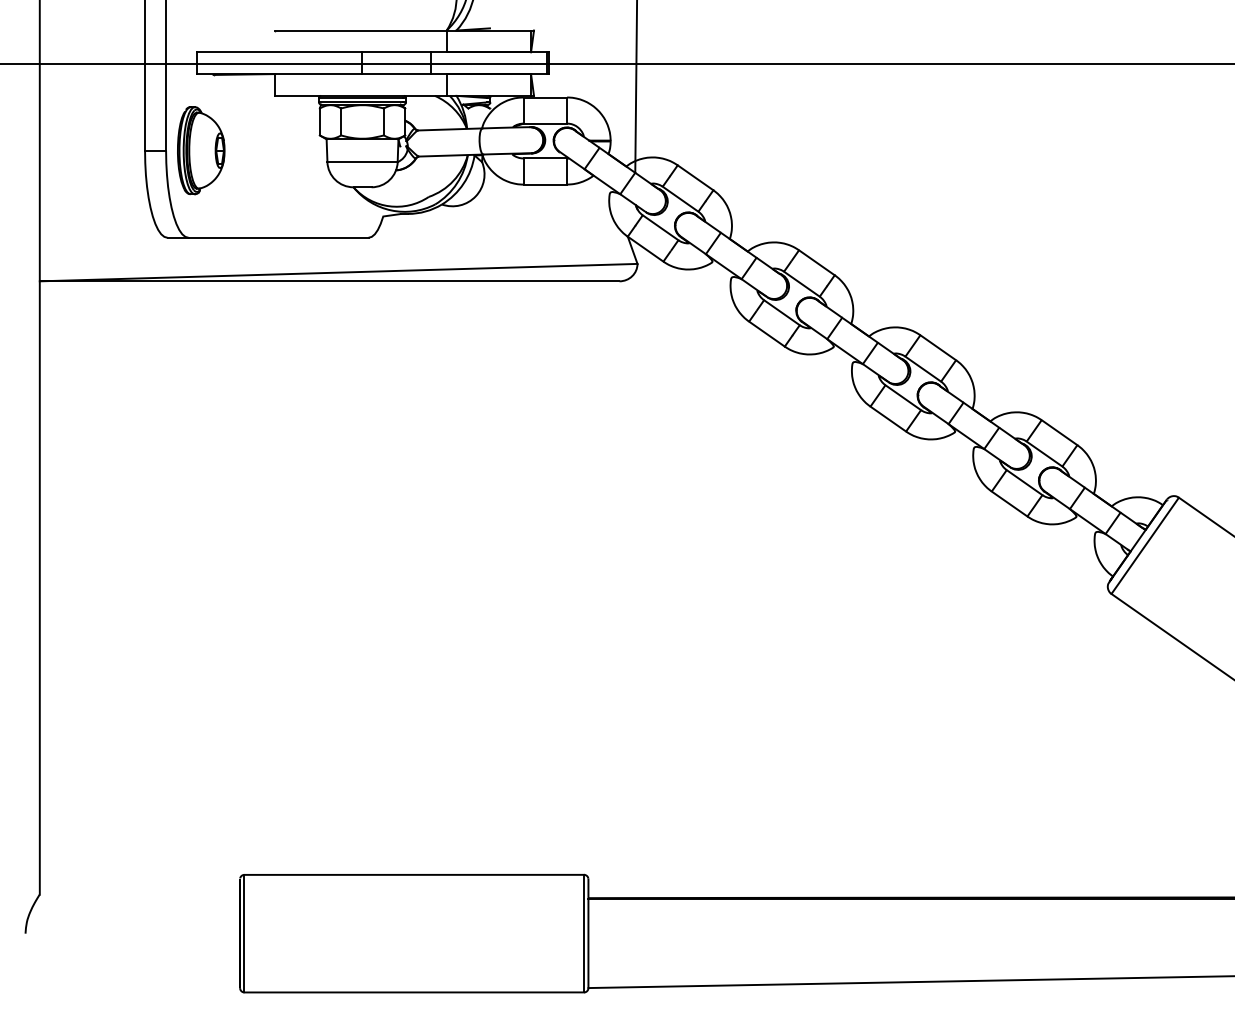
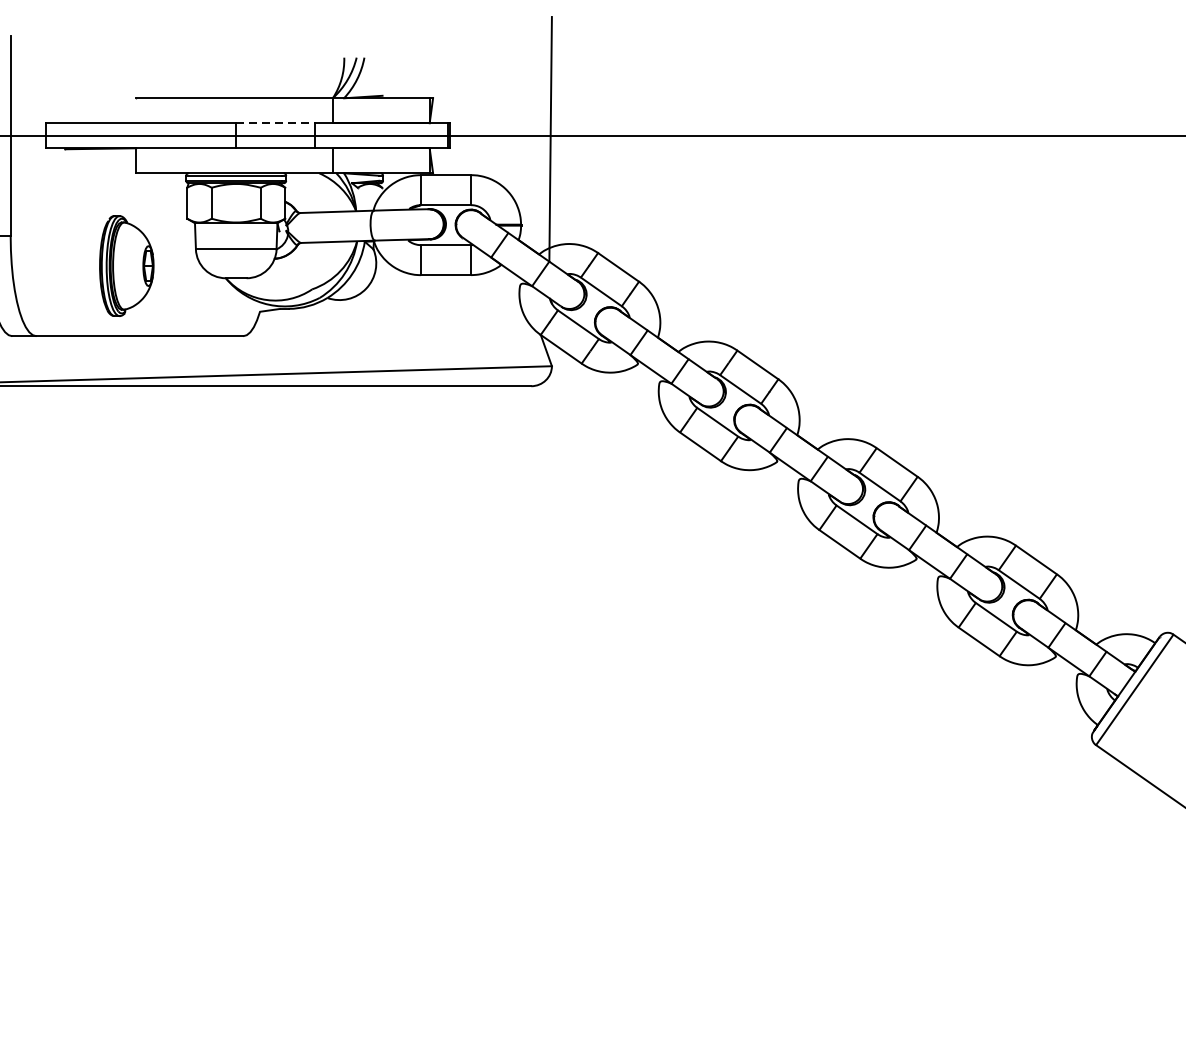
line: (397, 52) -> (276, 123), solid -> dashed
part: (201, 150) -> (127, 265), moved

